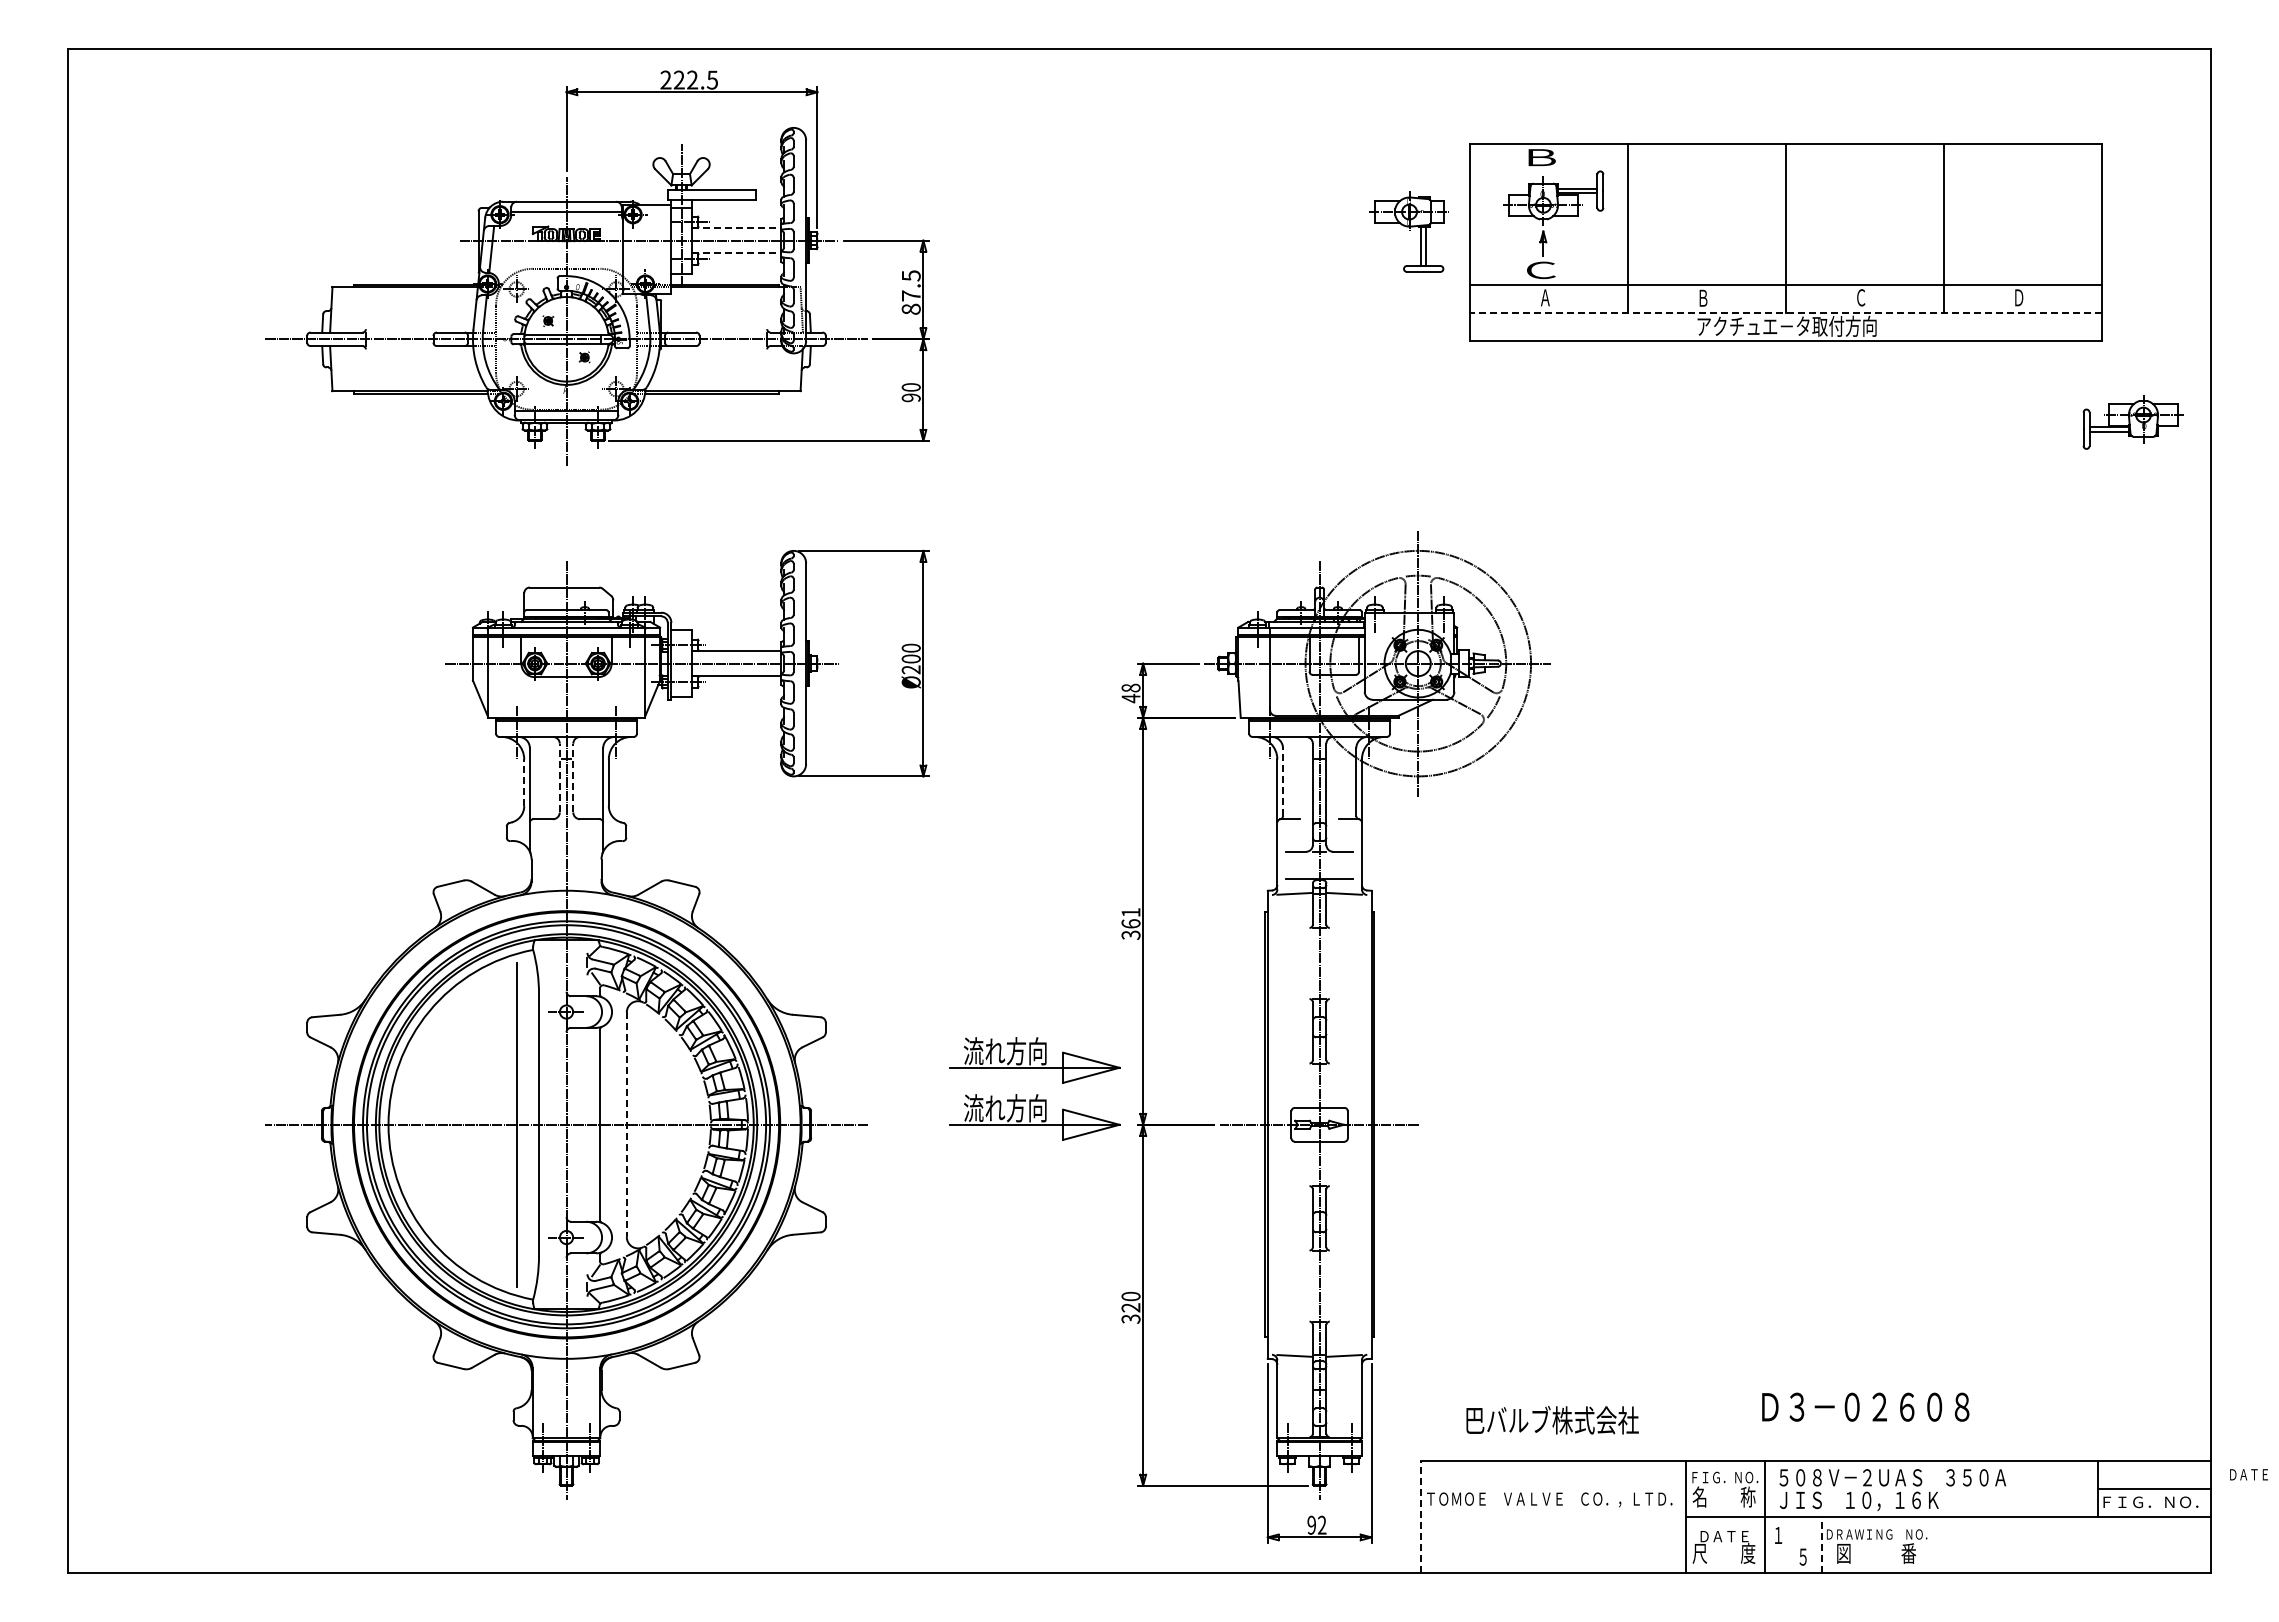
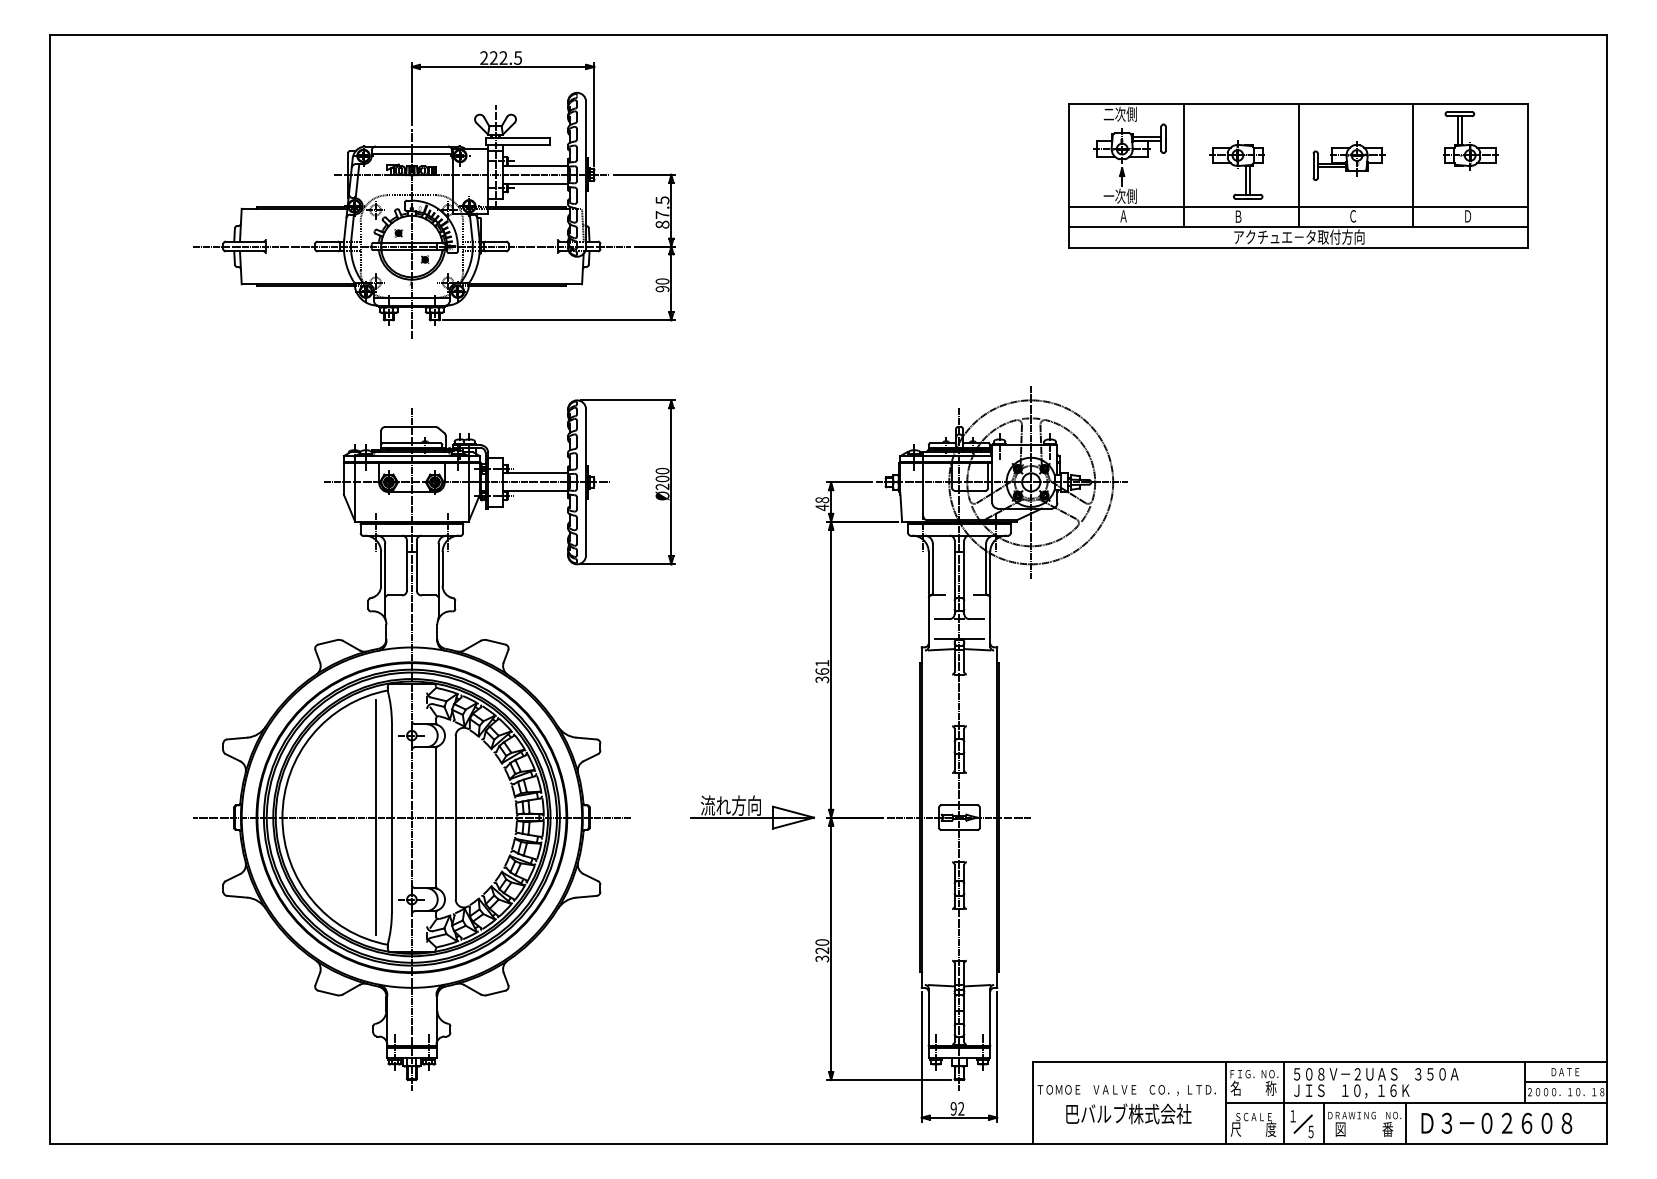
text: (1540, 157) -> (1120, 114), Ｂ -> 二次側
part: (2023, 193) -> (1471, 140), added
line: (736, 228) -> (535, 165), dashed -> solid
part: (1408, 231) -> (1237, 169), moved
line: (736, 253) -> (535, 184), dashed -> solid
text: (1540, 269) -> (1120, 195), Ｃ -> 一次側
line: (1785, 312) -> (1298, 227), dashed -> solid
part: (2132, 422) -> (1349, 160), moved
line: (559, 777) -> (406, 565), dashed -> solid
line: (573, 777) -> (416, 565), dashed -> solid
line: (524, 782) -> (381, 568), dashed -> solid
line: (1283, 782) -> (933, 568), dashed -> solid
part: (1034, 1060) -> (752, 770), removed
line: (626, 1125) -> (455, 818), dashed -> solid
text: (1865, 1406) -> (1496, 1122), moved
text: (1552, 1420) -> (1128, 1114), moved
text: (2248, 1474) -> (1565, 1071), moved
text: (2153, 1502) -> (1565, 1092), ＦＩＧ．ＮＯ． -> ２０００．１０．１８
line: (1421, 1516) -> (1033, 1102), dashed -> solid
text: (1724, 1536) -> (1253, 1117), ＤＡＴＥ -> ＳＣＡＬＥ
line: (1821, 1544) -> (1324, 1122), dashed -> solid
line: (1934, 1545) -> (1406, 1123), added
line: (1792, 1546) -> (1303, 1124), added

